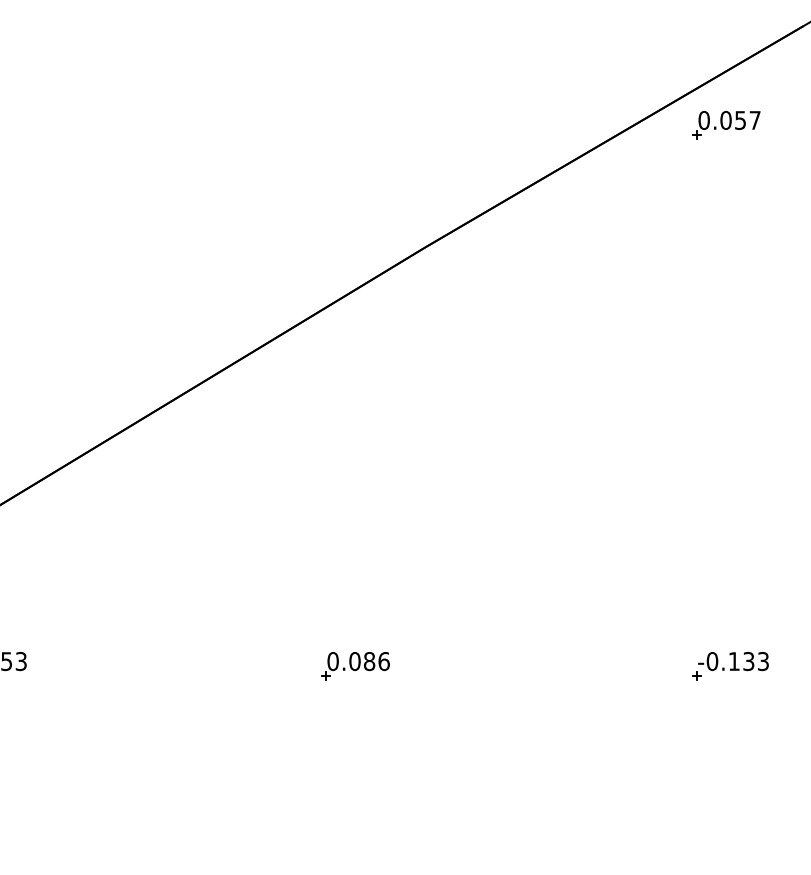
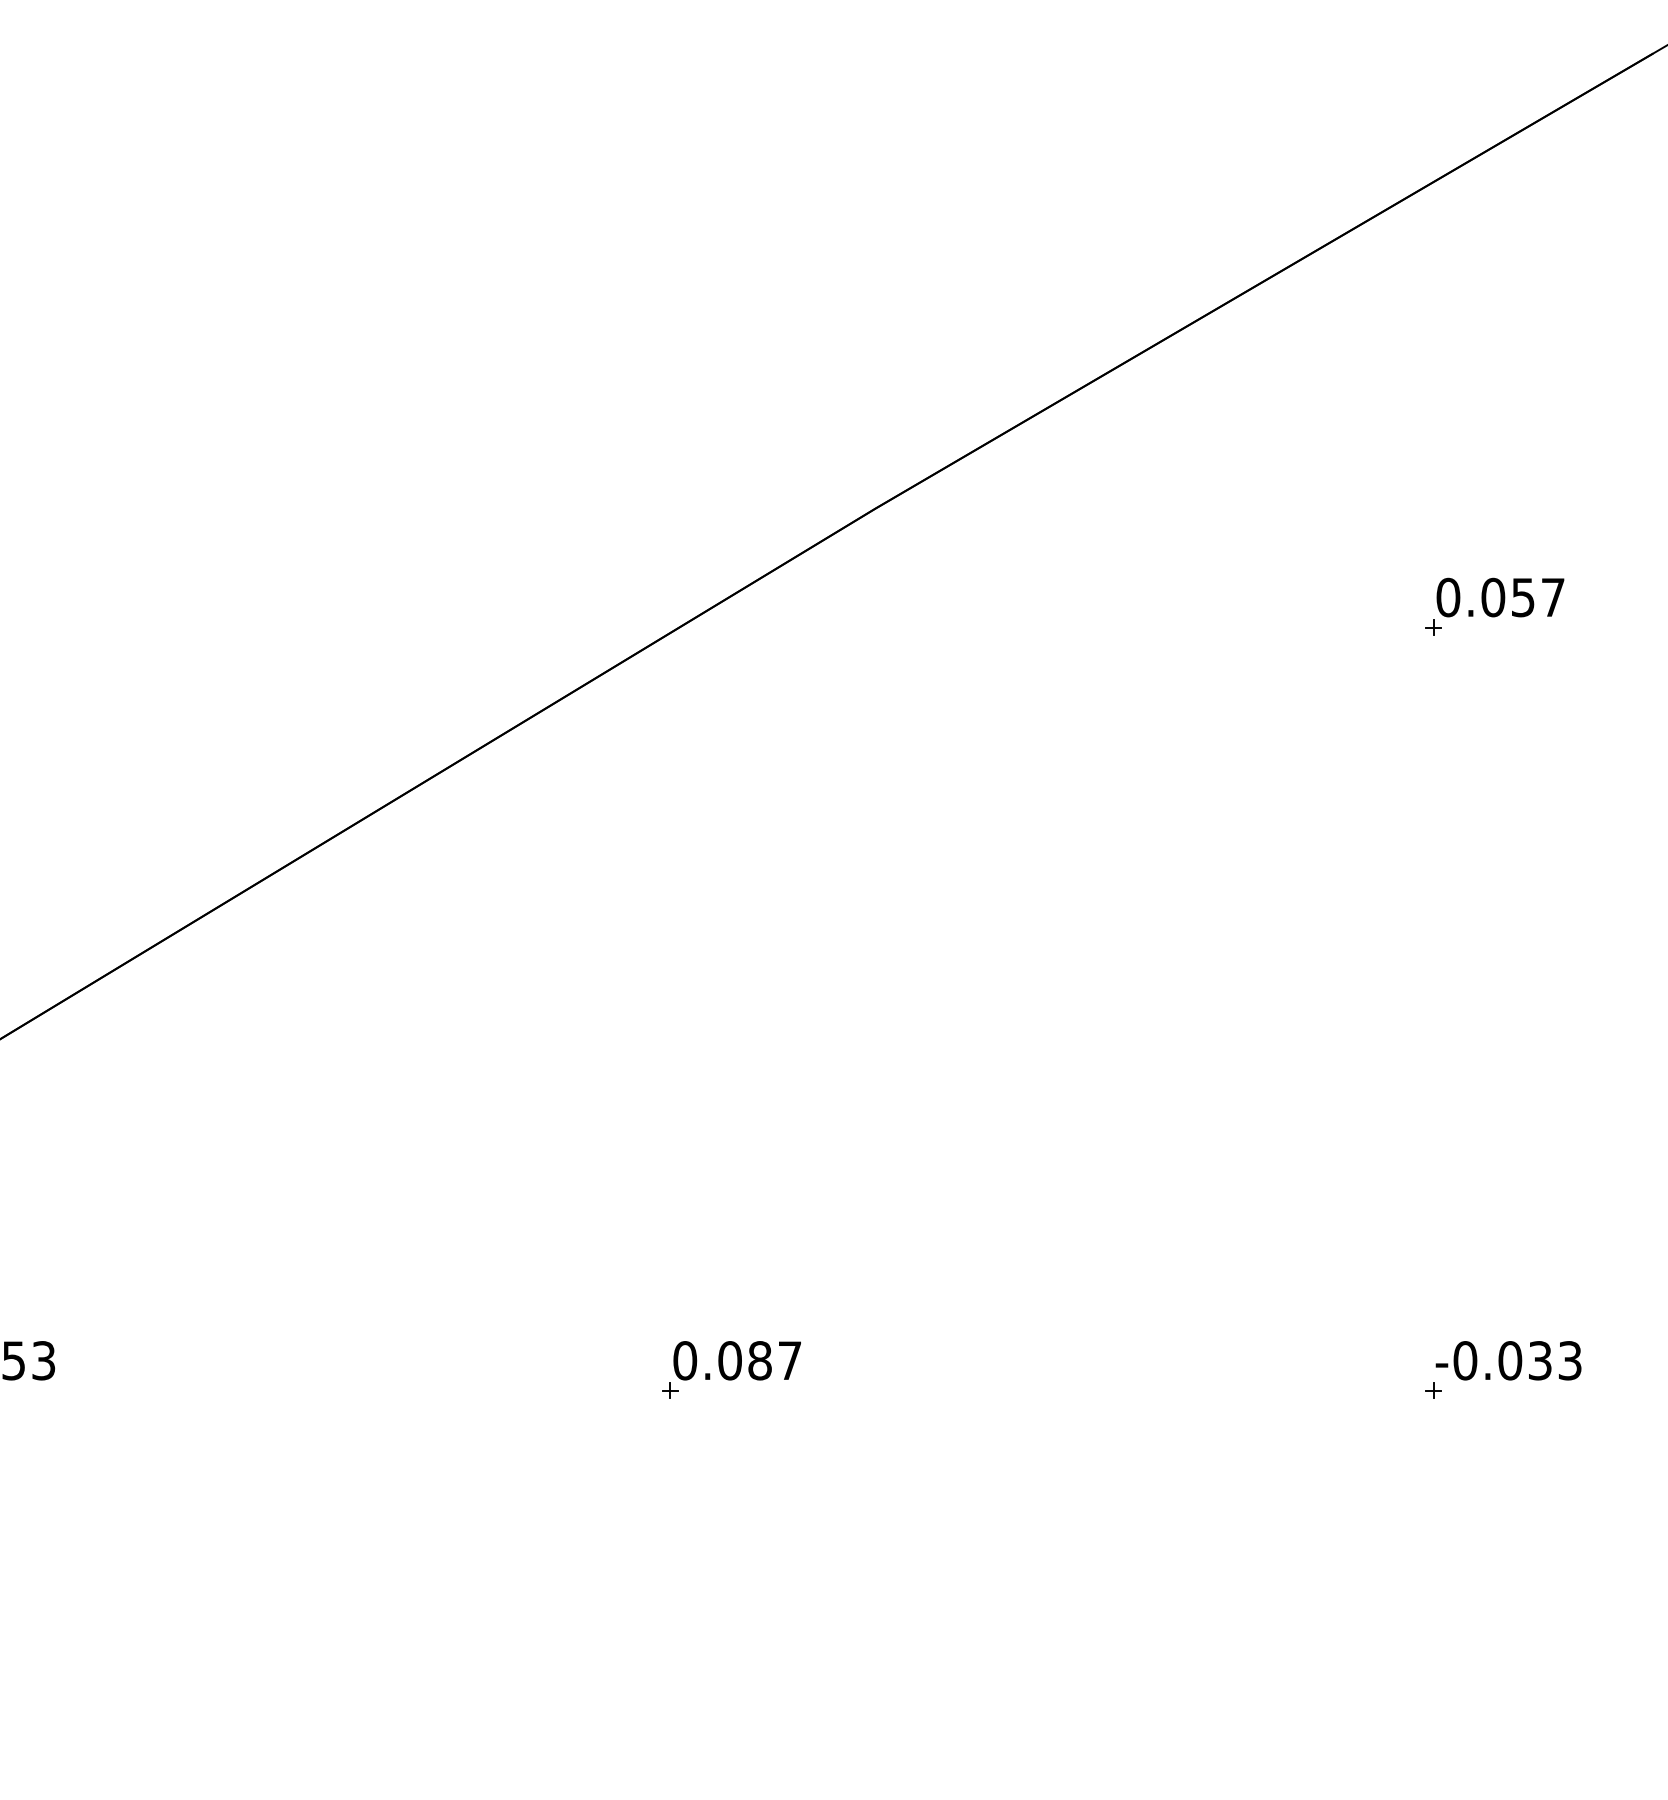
part: (726, 125) -> (1494, 607), moved
text: (383, 661) -> (788, 1360), 0.086 -> 0.087
text: (734, 661) -> (1510, 1360), -0.133 -> -0.033

